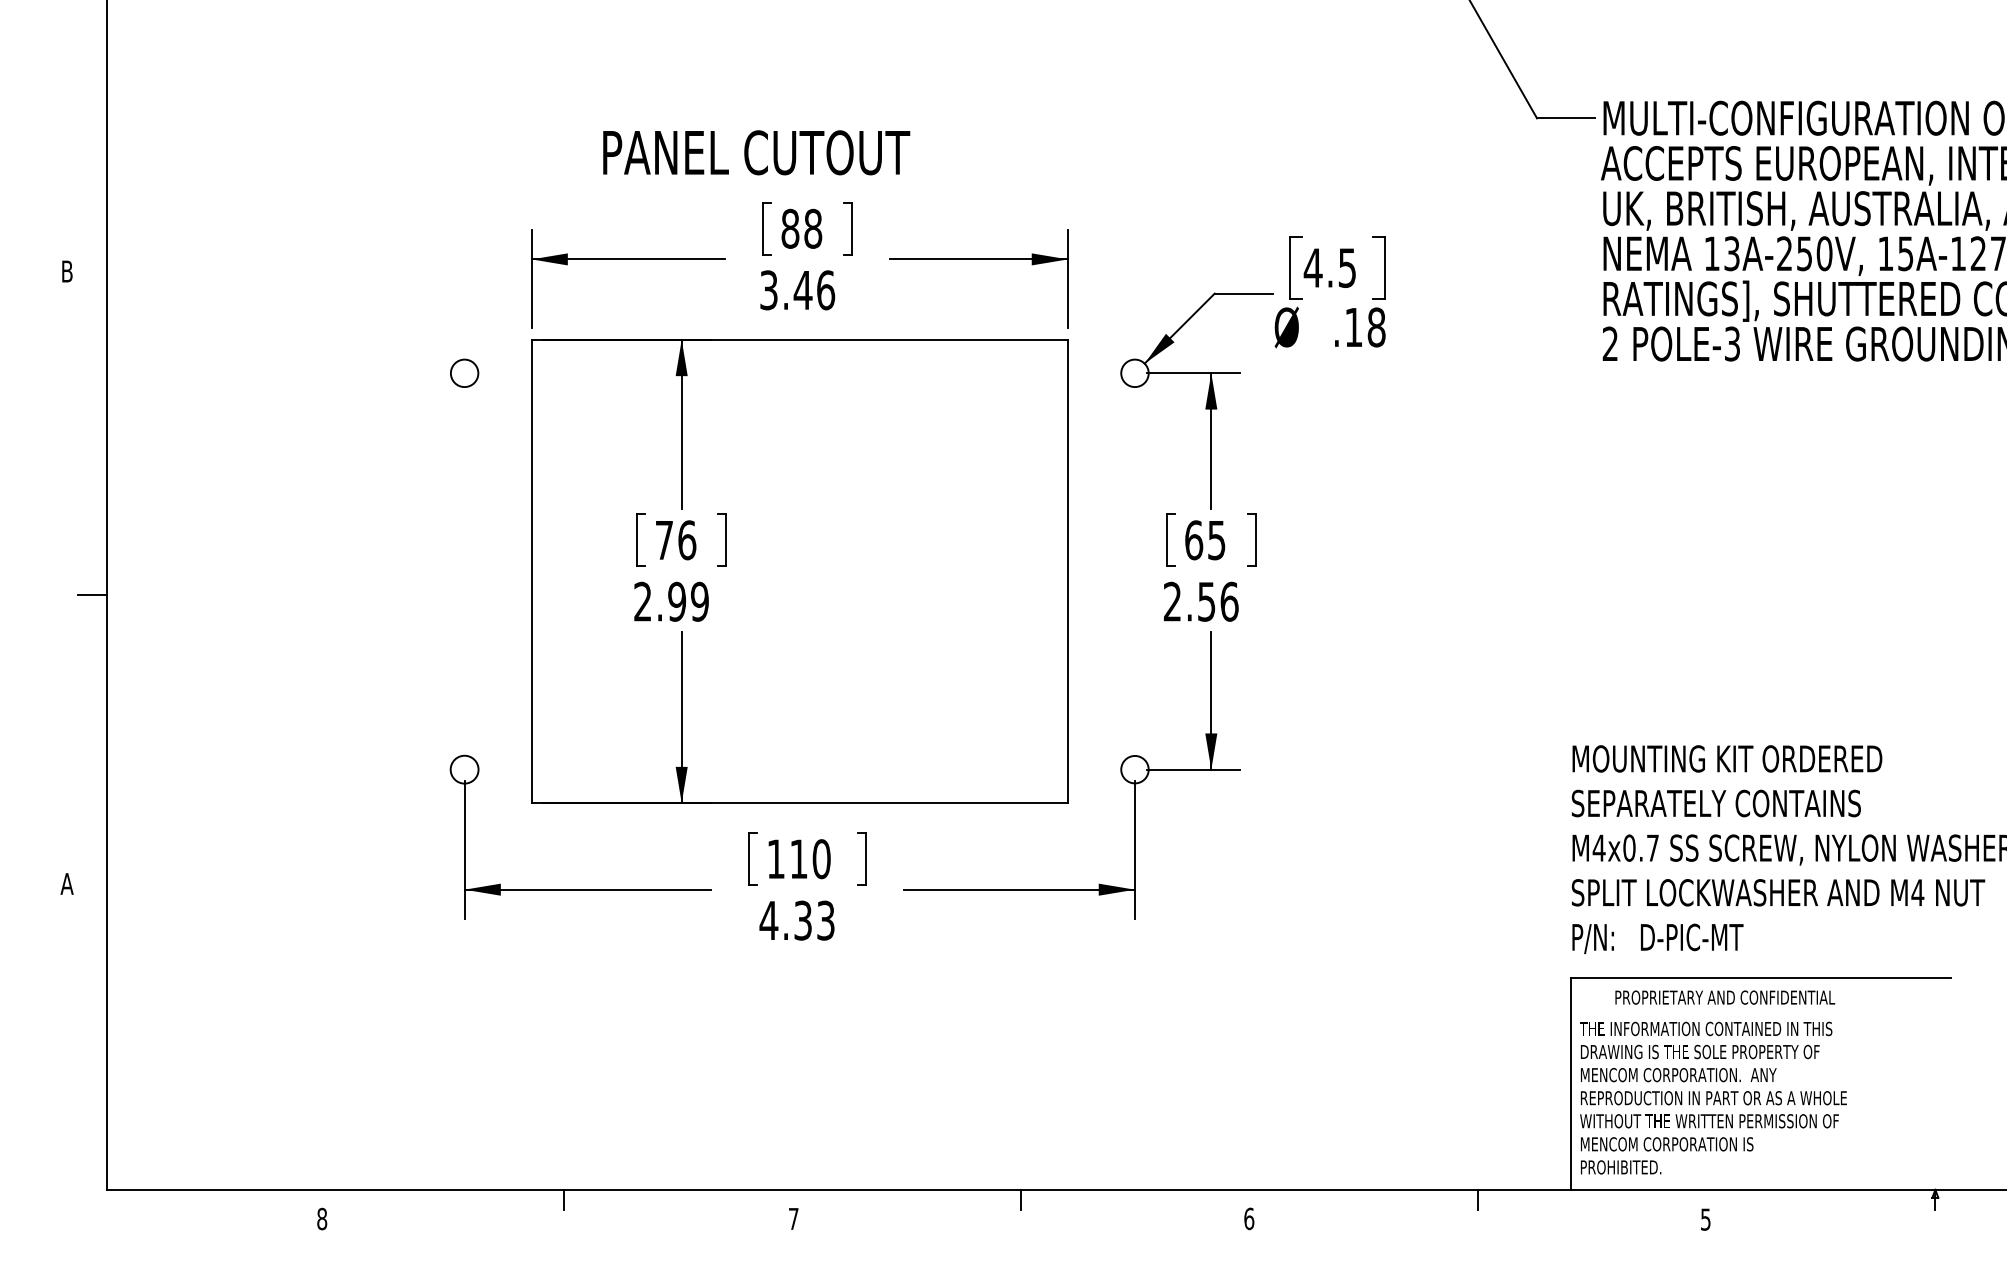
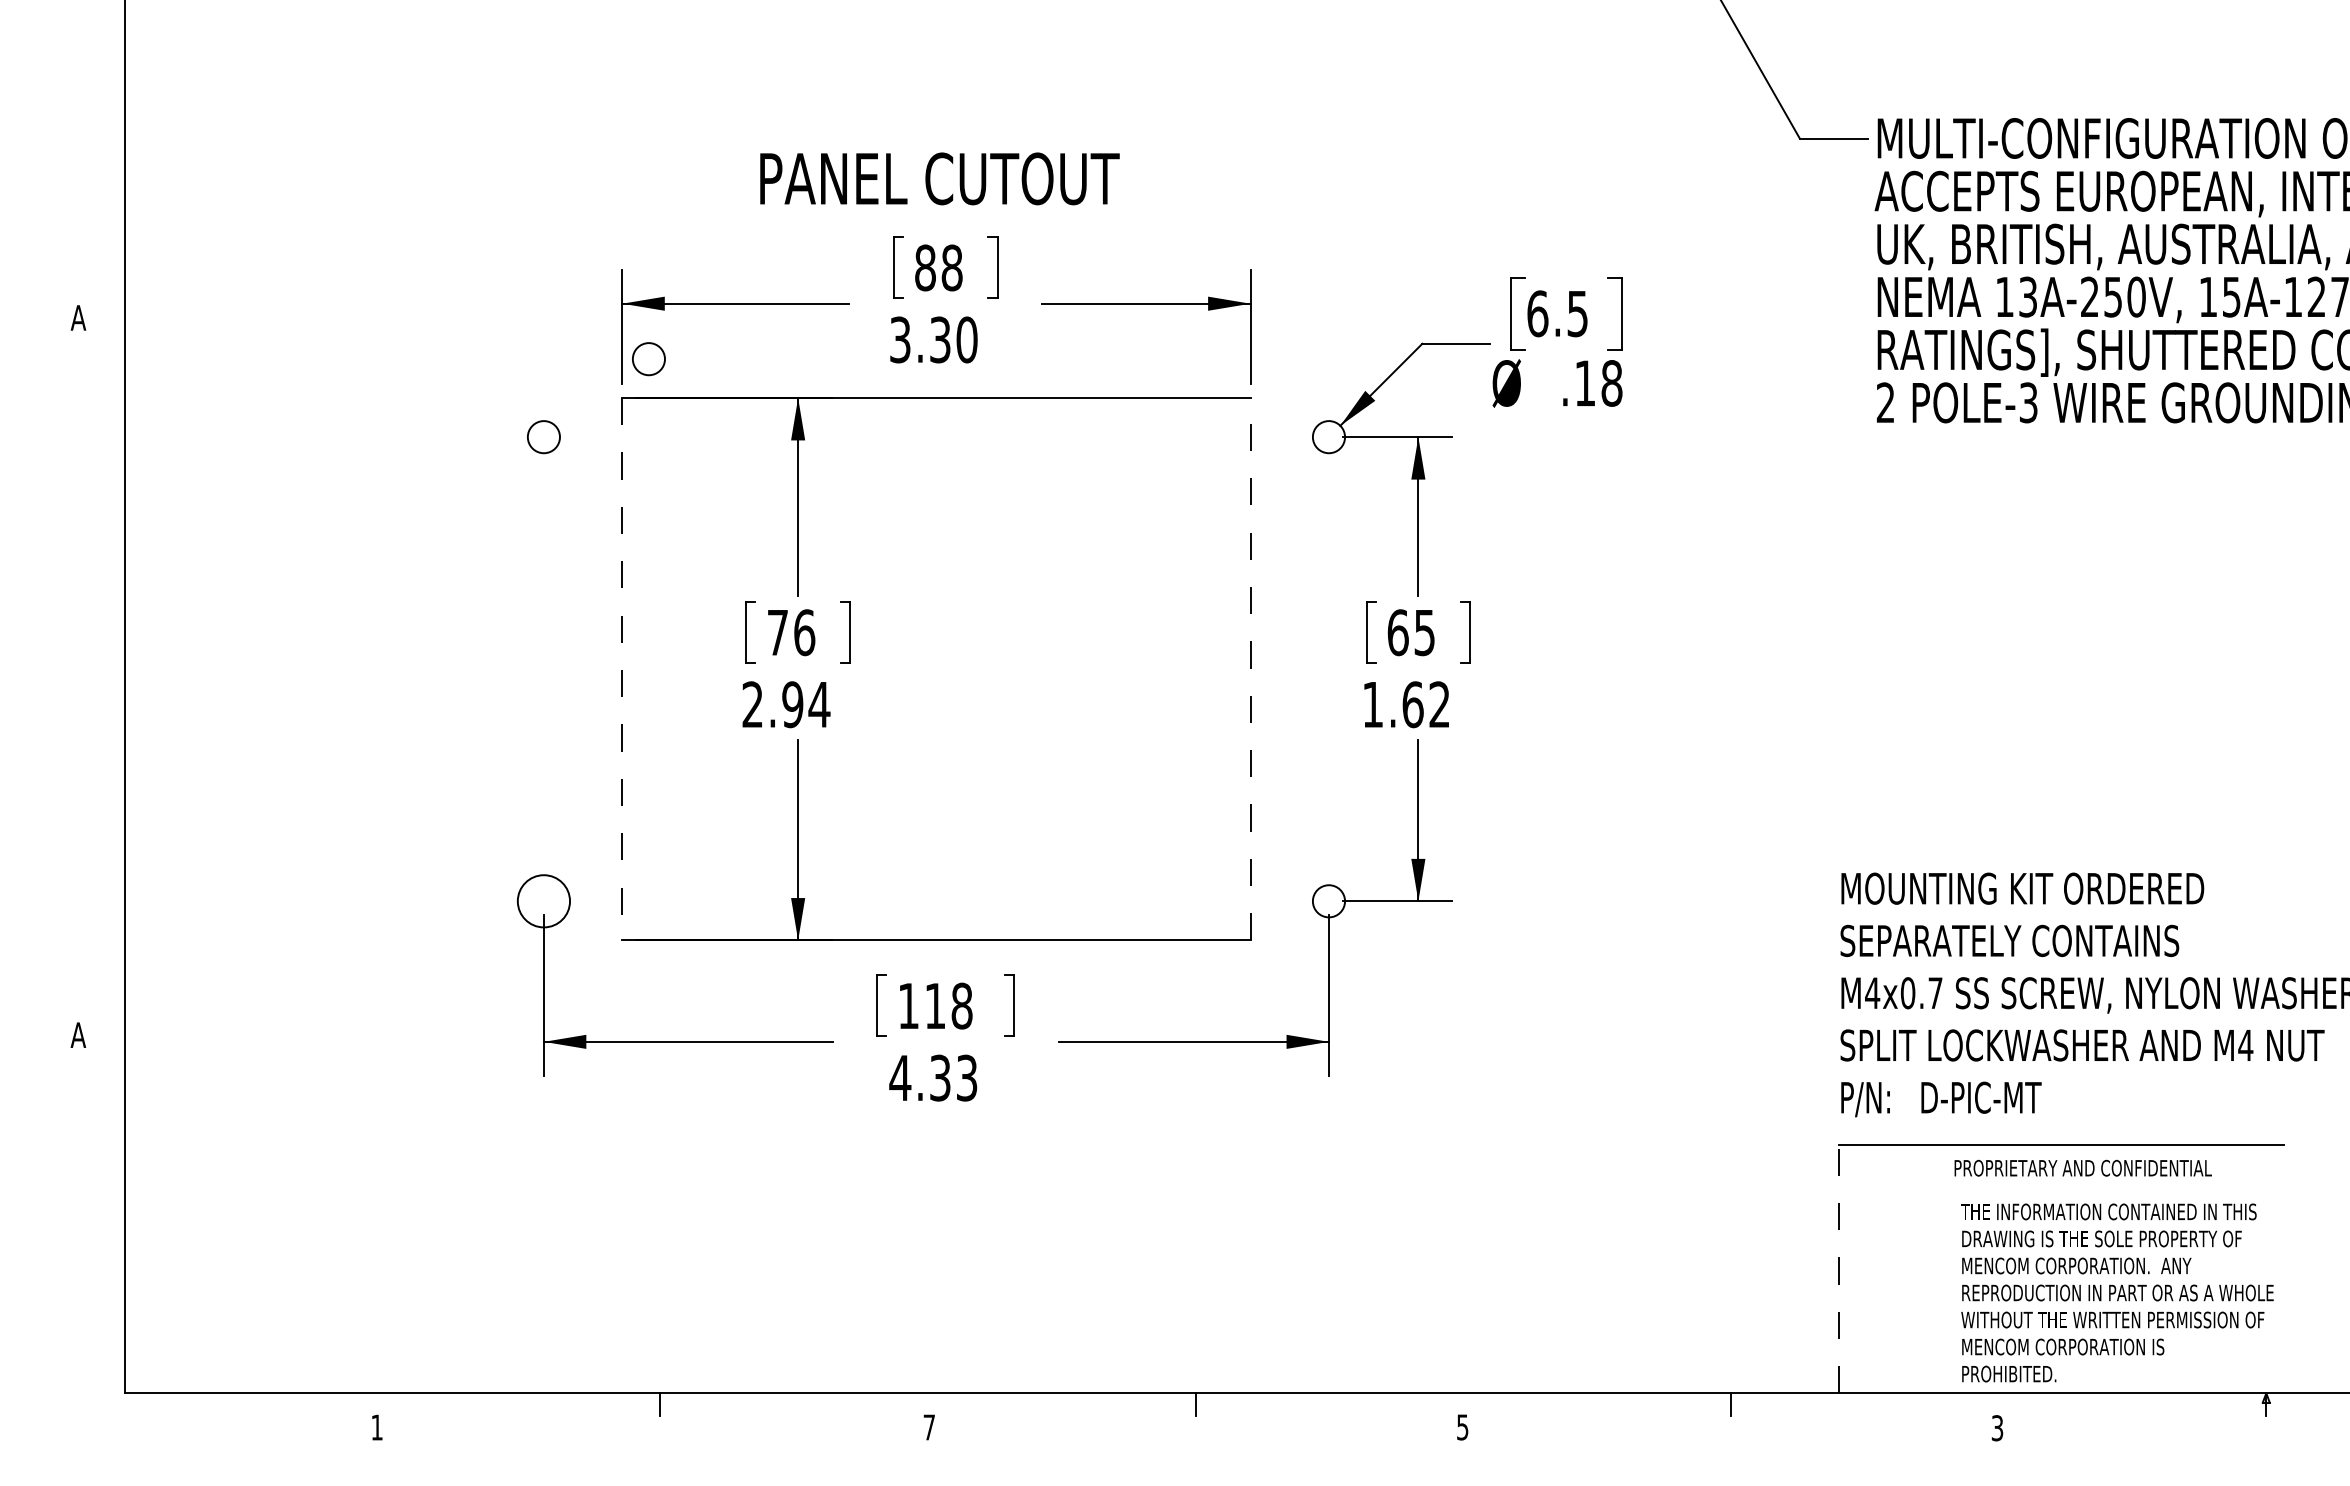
text: (756, 152) -> (939, 178), moved
text: (1313, 267) -> (1537, 313), 4.5 -> 6.5
text: (67, 271) -> (78, 317), B -> A
text: (814, 289) -> (953, 339), 3.46 -> 3.30
circle: (553, 307) -> (648, 359), added
line: (1067, 570) -> (1250, 668), solid -> dashed
line: (531, 571) -> (622, 669), solid -> dashed
line: (91, 594) -> (107, 696), removed
text: (699, 601) -> (819, 704), 2.99 -> 2.94
text: (1201, 601) -> (1406, 704), 2.56 -> 1.62
circle: (464, 769) -> (543, 901), size x1.6
text: (821, 859) -> (961, 1006), 110 -> 118
text: (1724, 996) -> (2082, 1167), moved
line: (1570, 1083) -> (1839, 1268), solid -> dashed
text: (1713, 1097) -> (2117, 1292), moved
text: (321, 1218) -> (376, 1427), 8 -> 1
text: (1248, 1218) -> (1462, 1427), 6 -> 5
text: (1705, 1218) -> (1997, 1427), 5 -> 3

